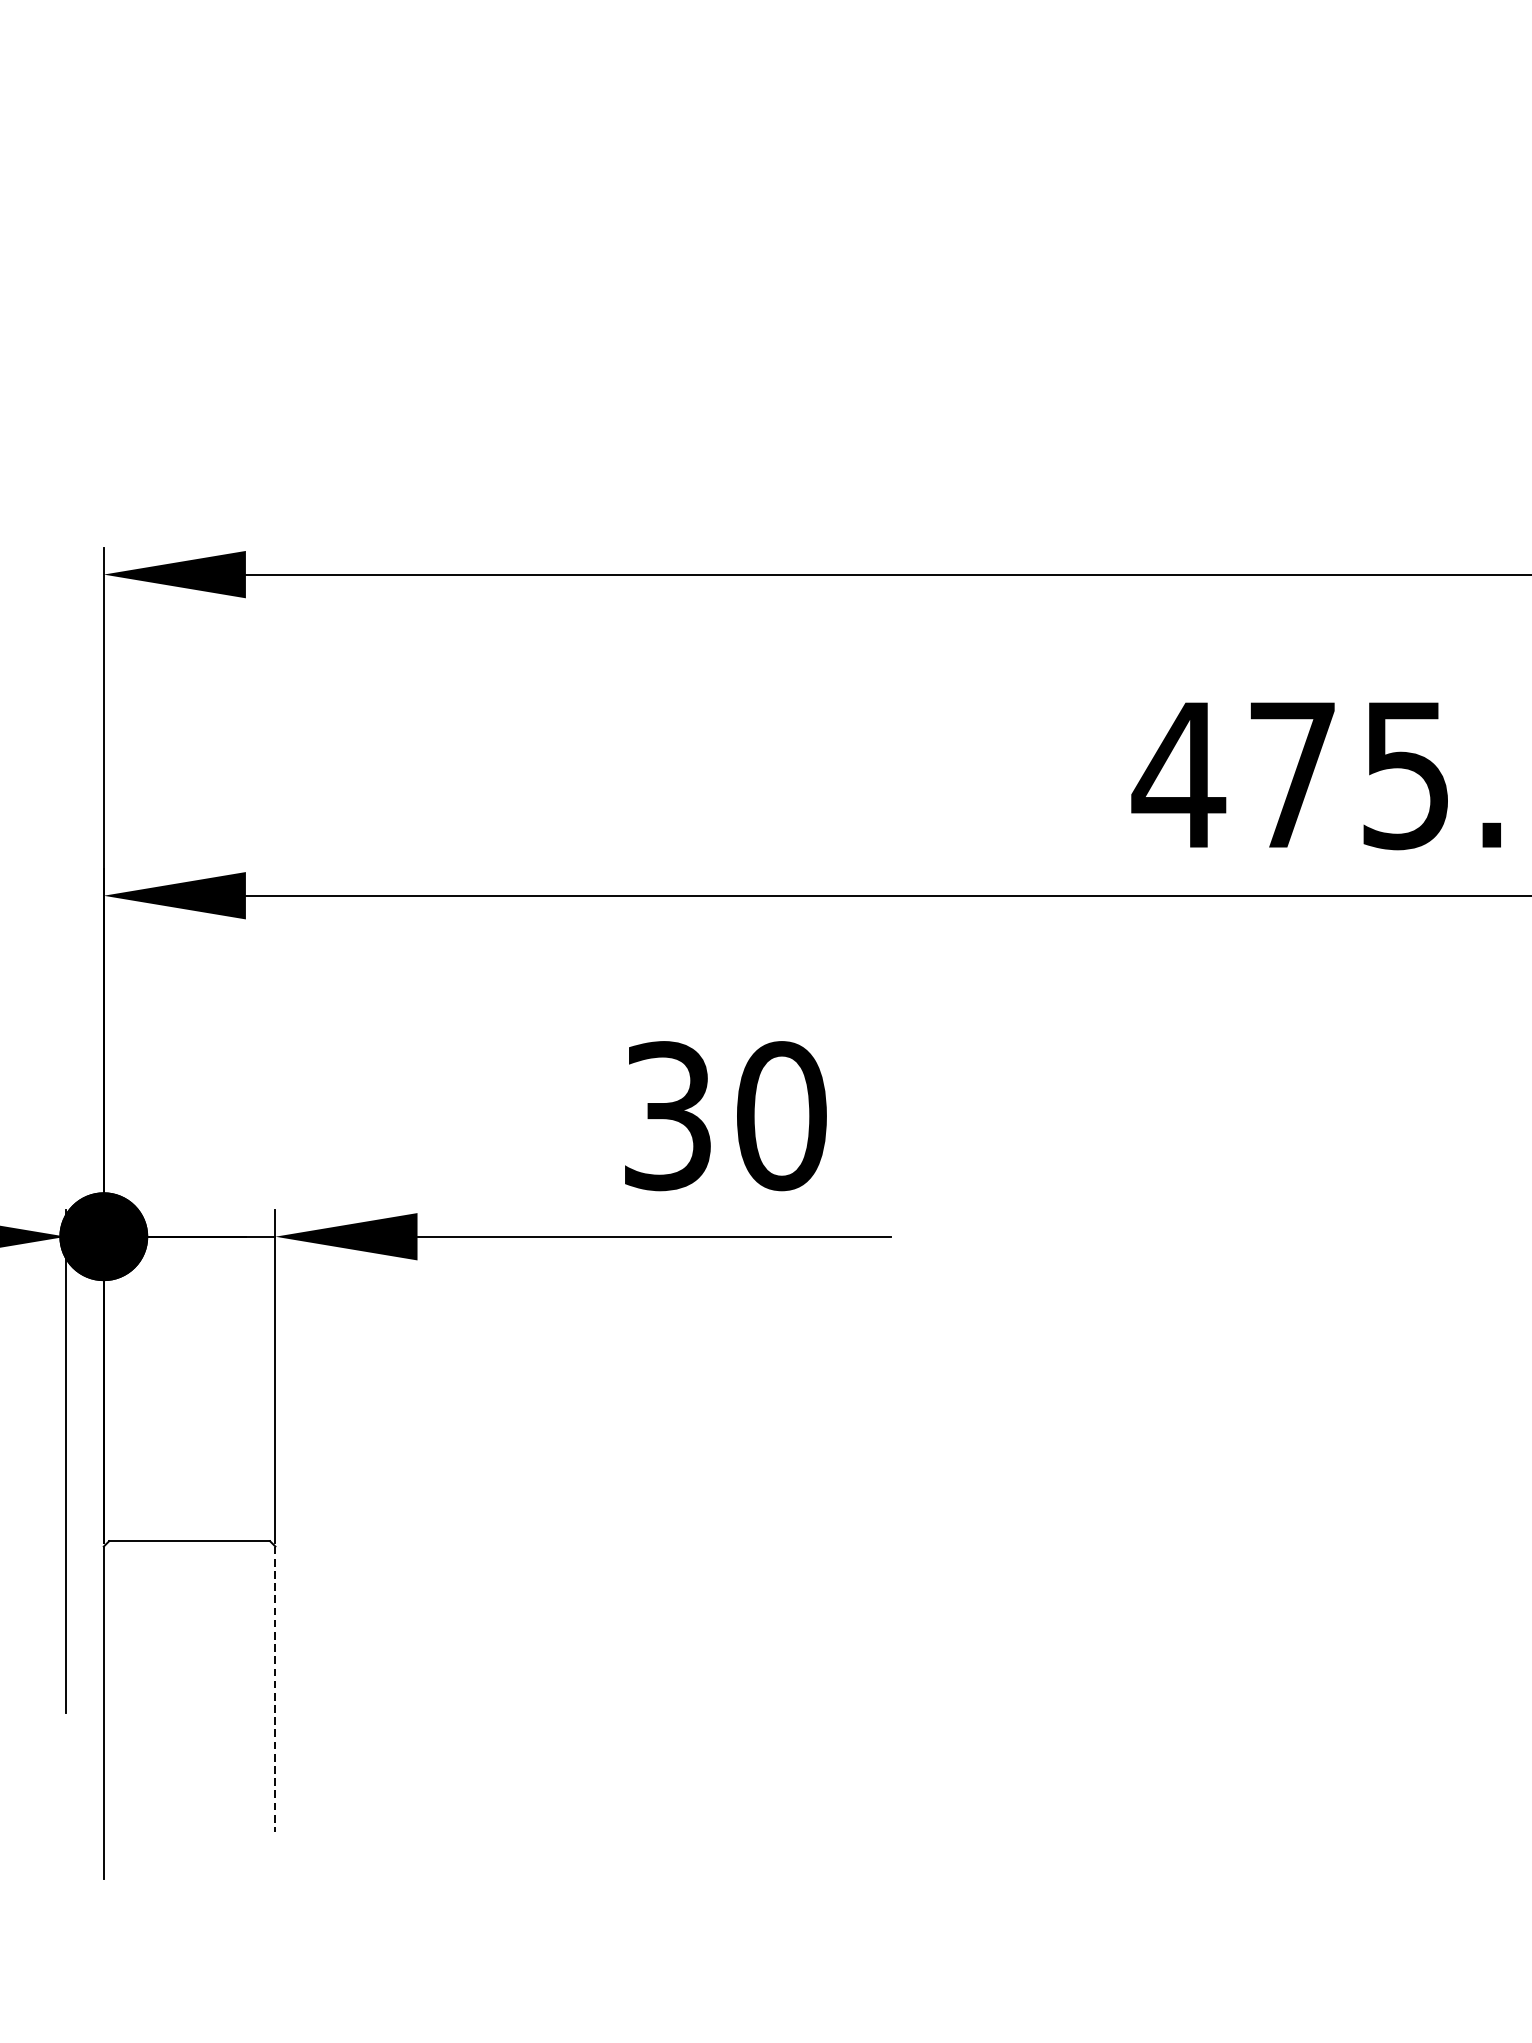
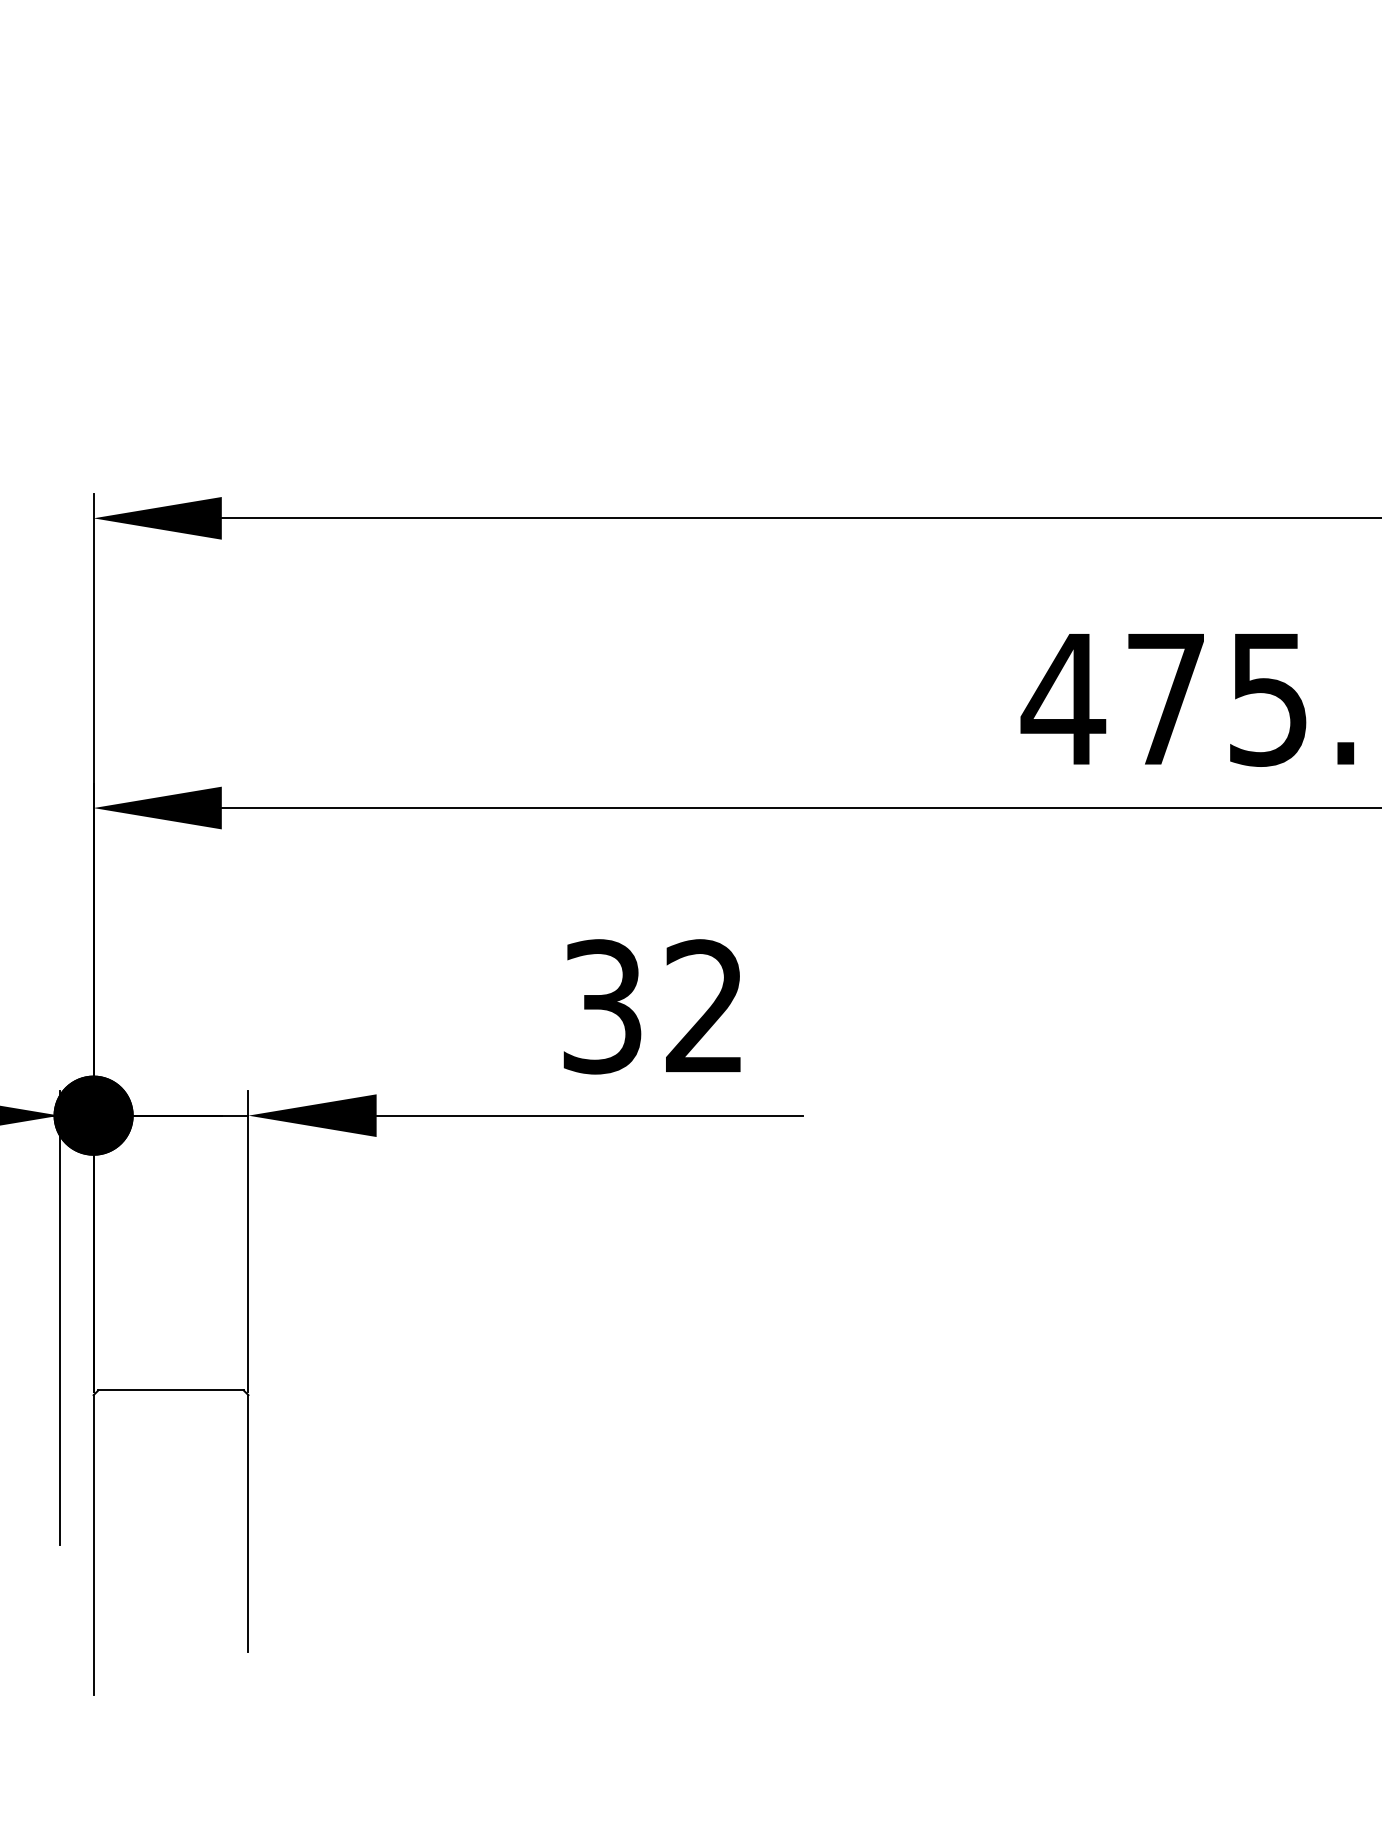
text: (780, 1115) -> (704, 1006), 30 -> 32
line: (275, 1688) -> (248, 1523), dashed -> solid

